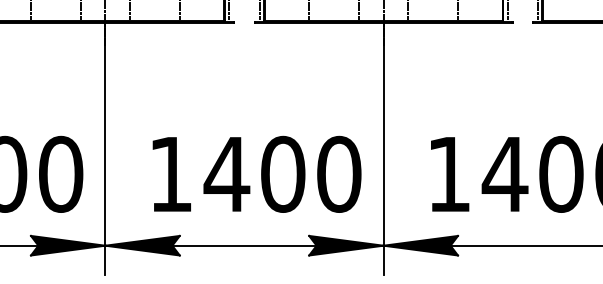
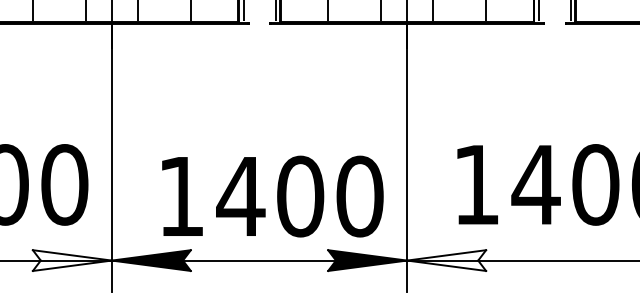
text: (256, 173) -> (272, 195), moved
fill: (67, 245) -> (71, 260), removed
fill: (420, 245) -> (446, 260), removed

